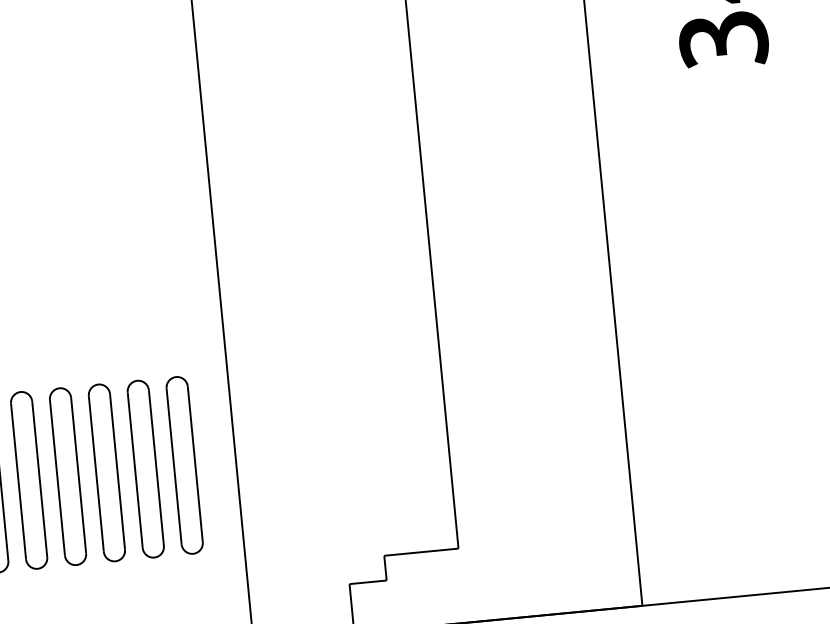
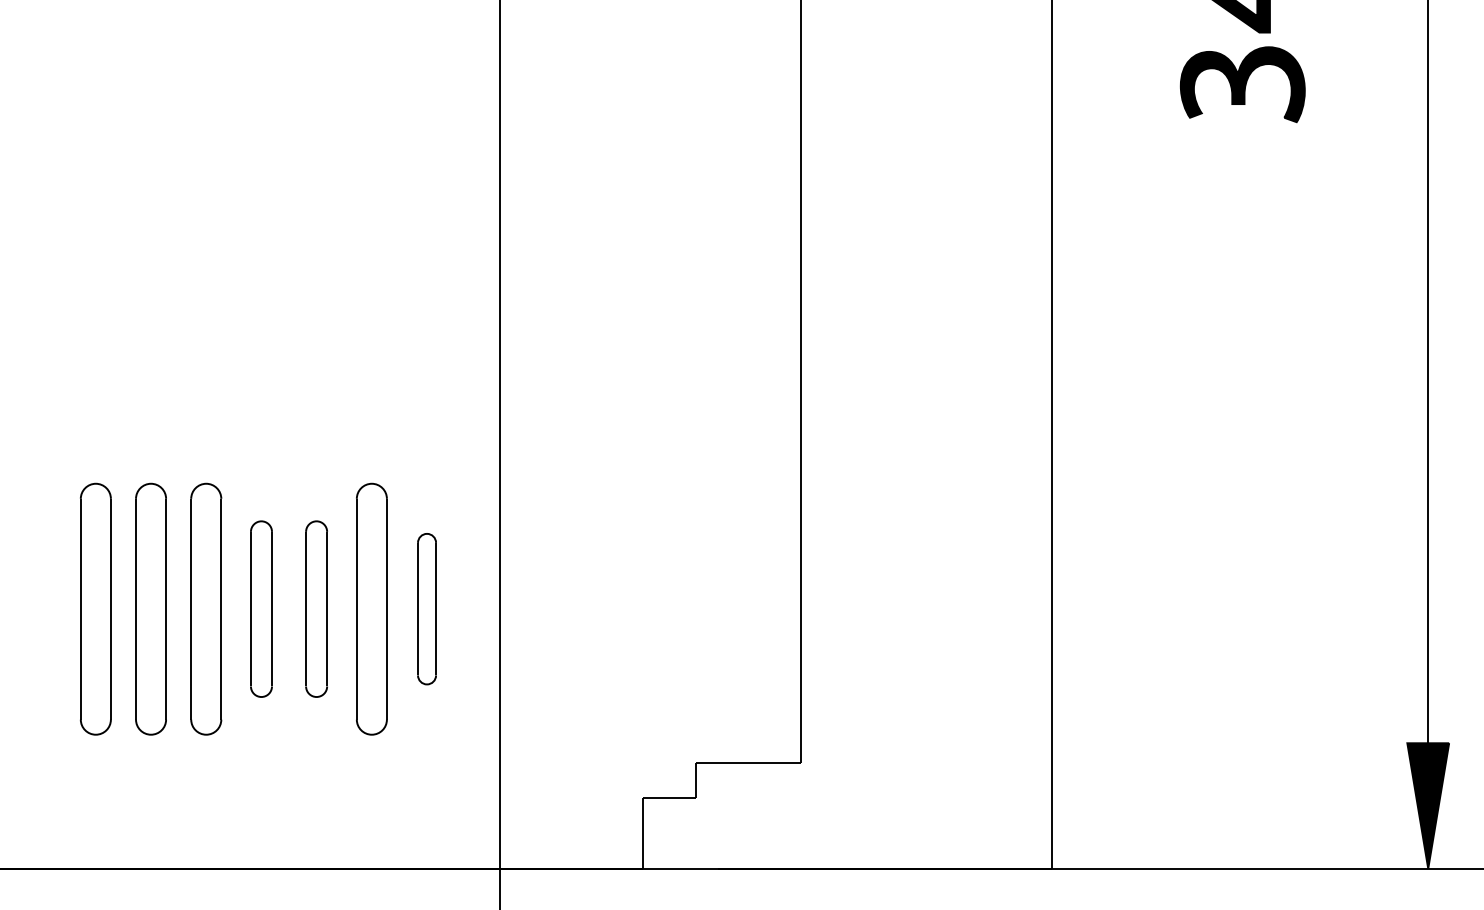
part: (184, 464) -> (426, 608), size x0.6
part: (106, 472) -> (316, 608), size x0.7
part: (68, 476) -> (261, 608), size x0.7

